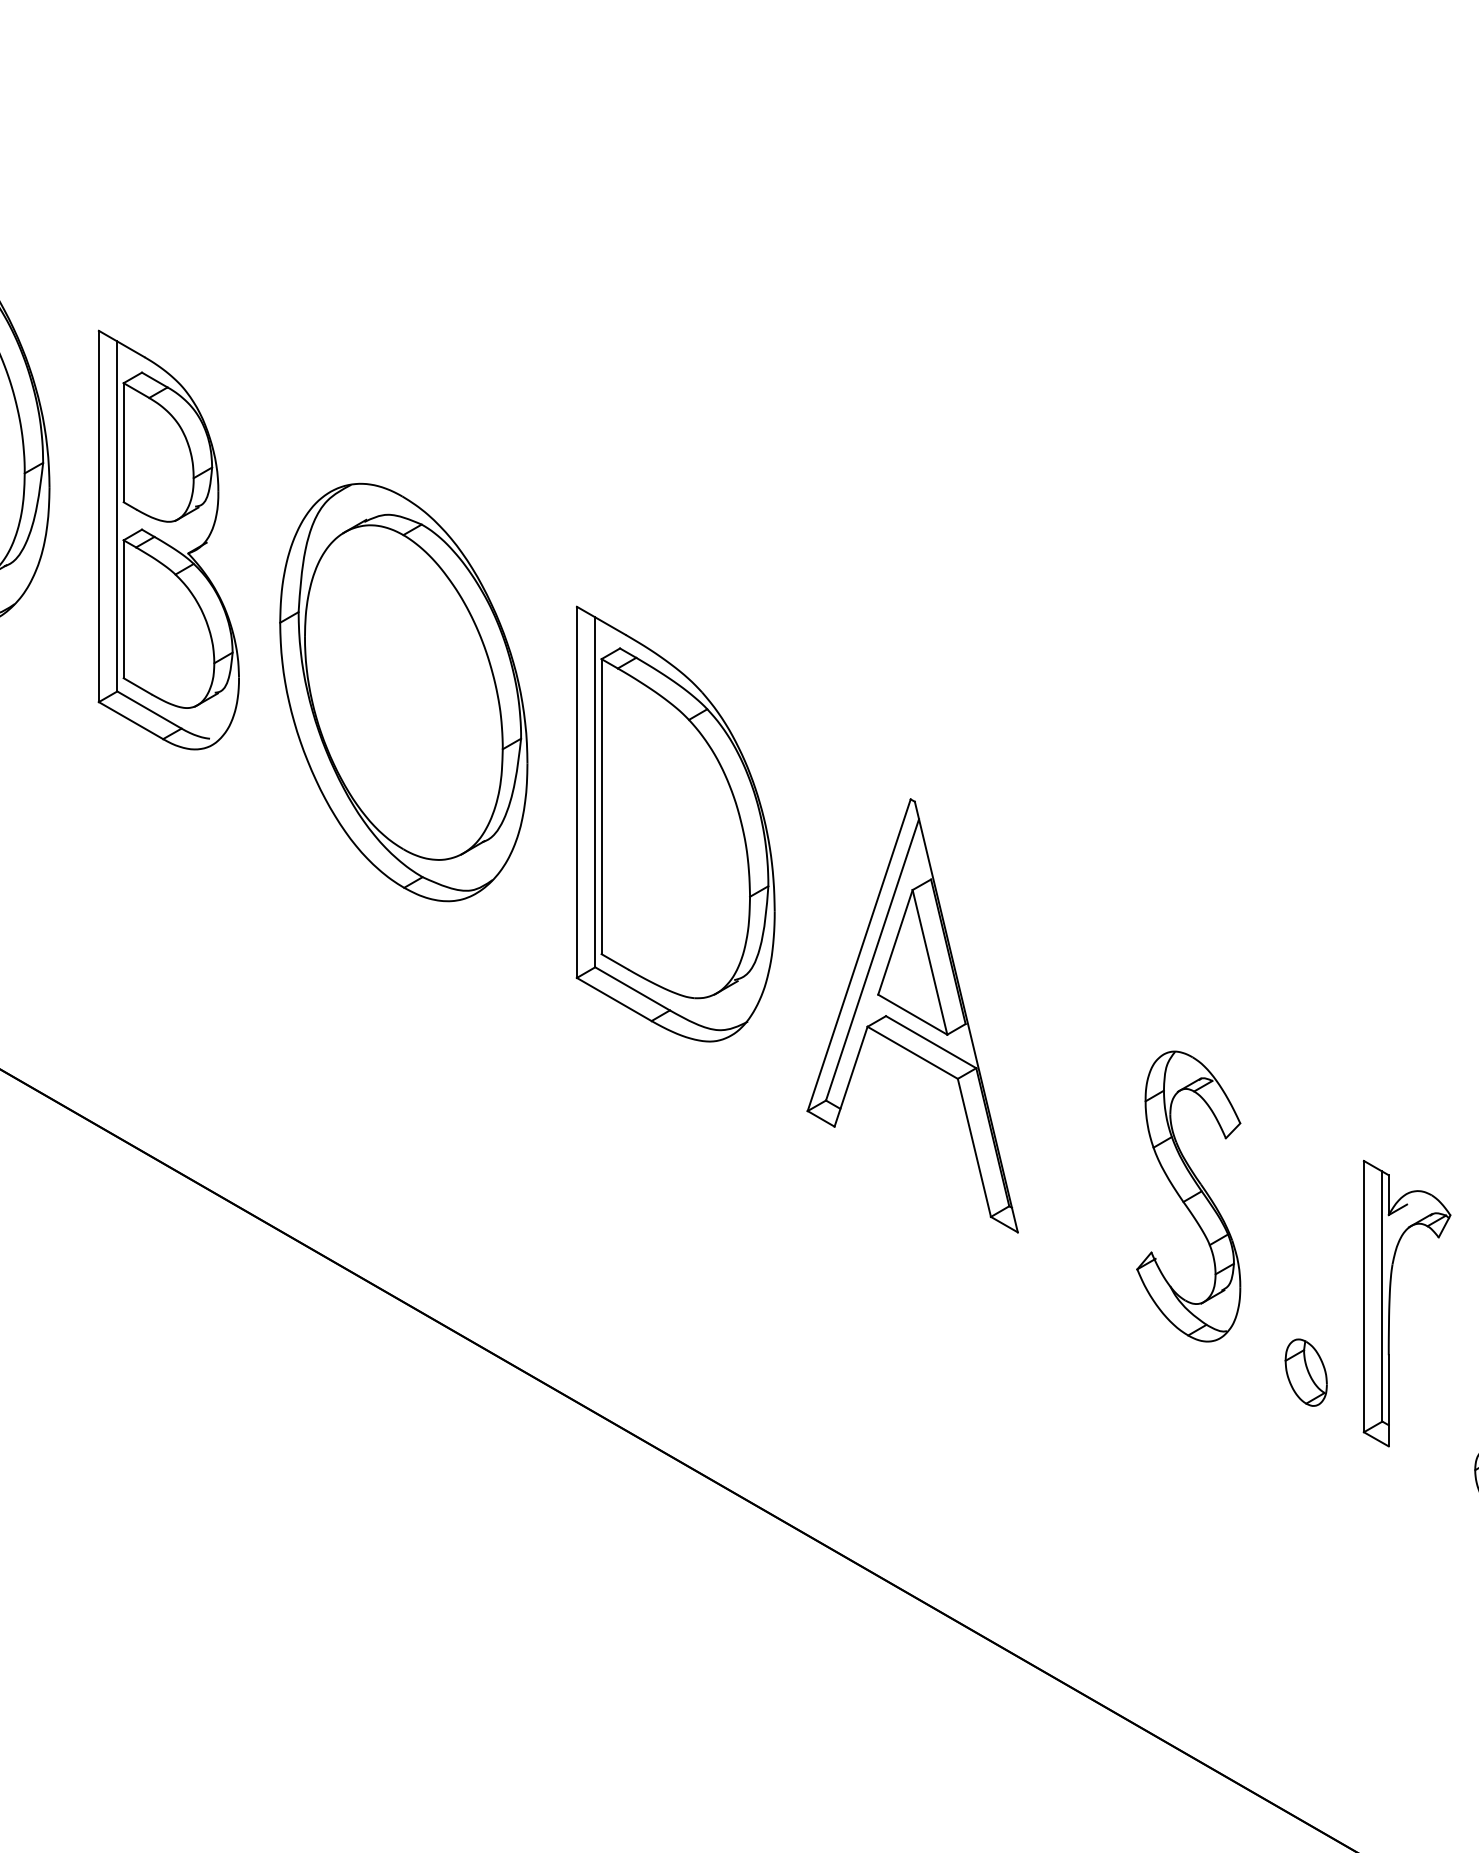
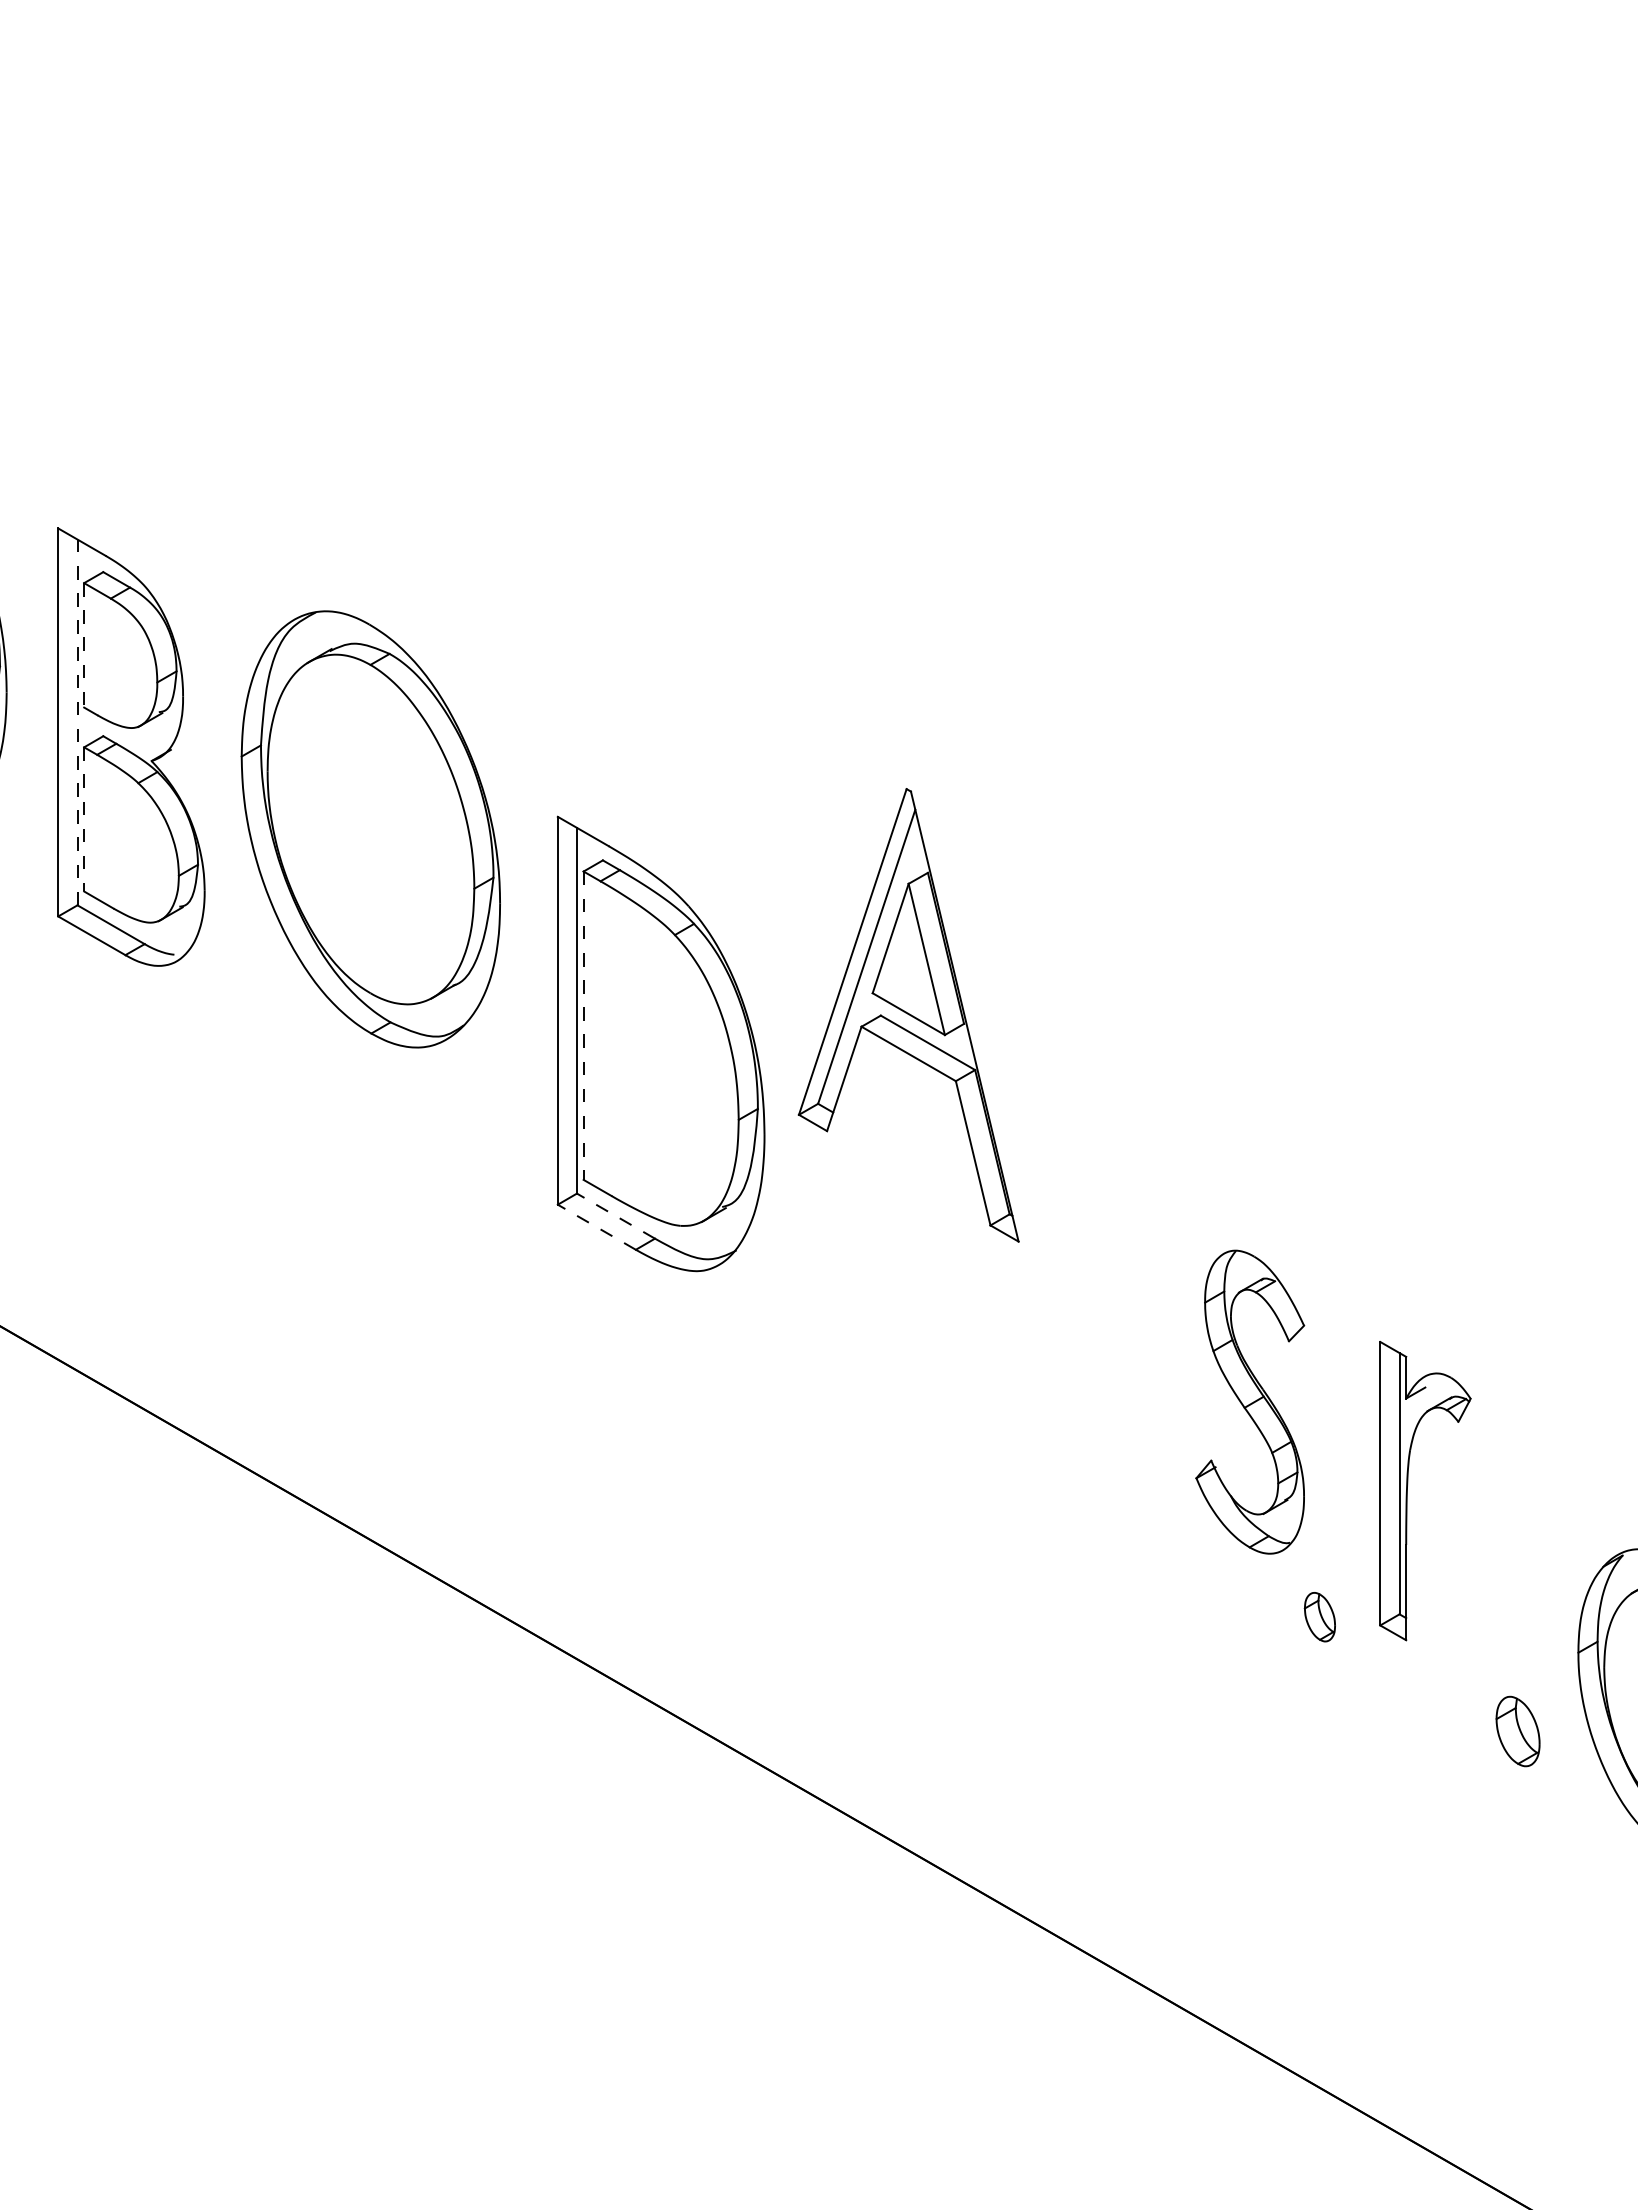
line: (124, 442) -> (84, 645), solid -> dashed
line: (117, 516) -> (77, 722), solid -> dashed
line: (124, 609) -> (84, 819), solid -> dashed
part: (403, 692) -> (370, 829), moved
line: (601, 807) -> (583, 1026), solid -> dashed
line: (632, 988) -> (615, 1215), solid -> dashed
line: (613, 999) -> (596, 1227), solid -> dashed
part: (912, 1016) -> (908, 1015), moved
part: (1189, 1195) -> (1250, 1401), moved
part: (1389, 1304) -> (1407, 1491), moved
part: (1305, 1371) -> (1319, 1616), size x0.7

